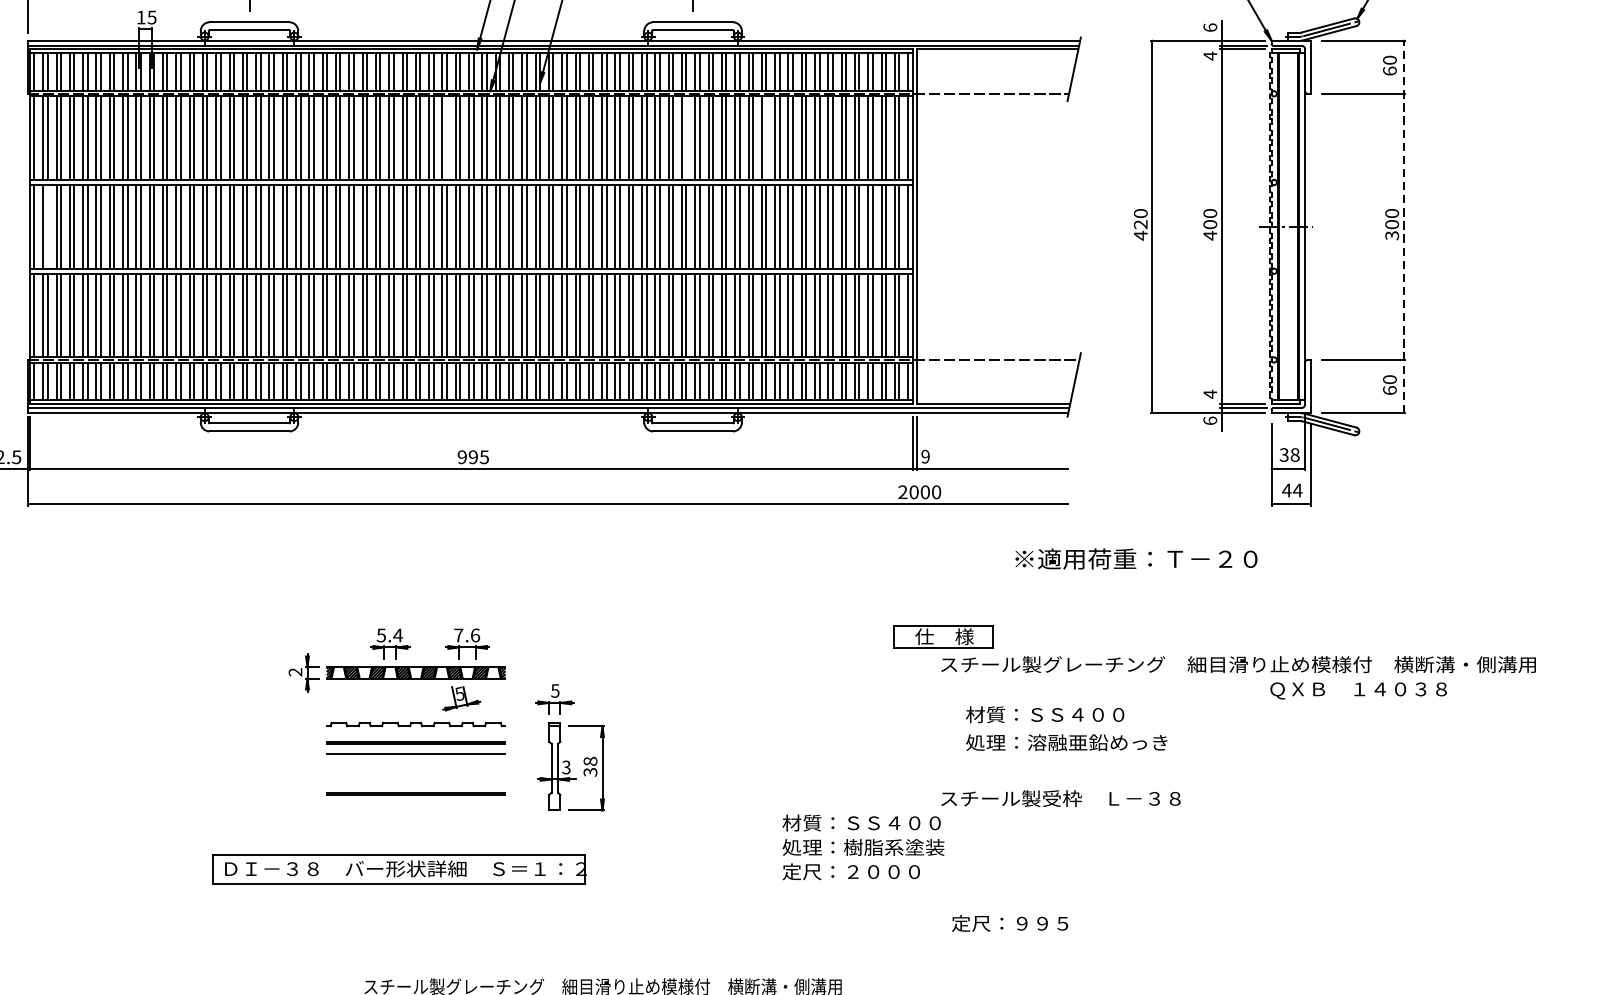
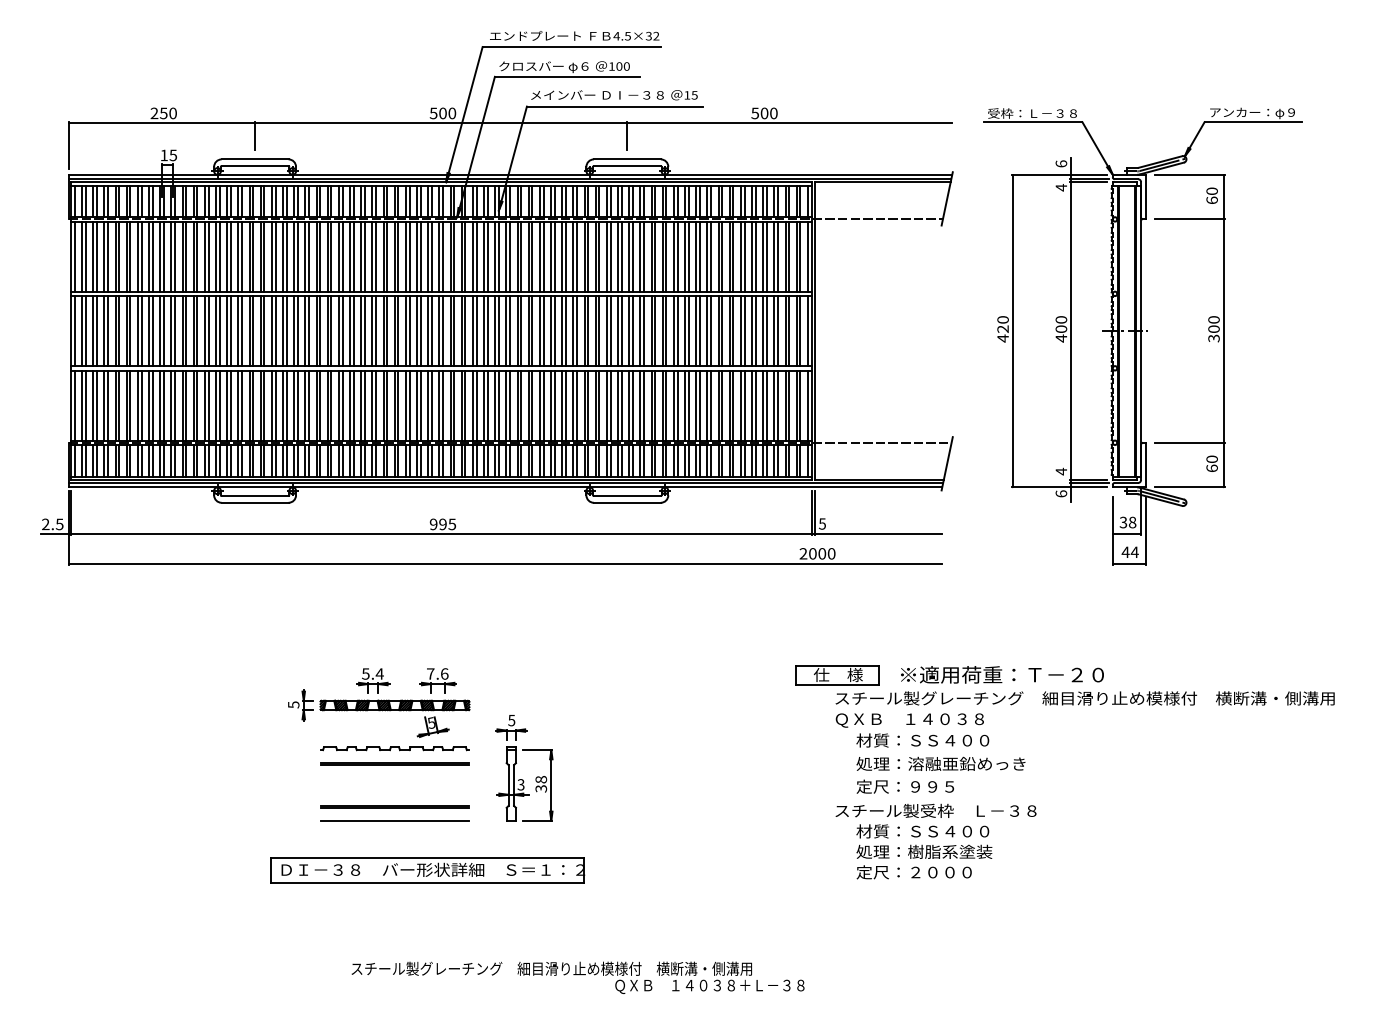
line: (446, 137) -> (420, 256), added
line: (686, 137) -> (621, 256), added
line: (765, 137) -> (688, 256), added
line: (1403, 226) -> (1223, 330), dashed -> solid
line: (47, 227) -> (85, 331), added
text: (924, 456) -> (821, 523), 9 -> 5
text: (1136, 558) -> (1002, 674), moved
text: (295, 671) -> (293, 704), 2 -> 5
text: (1358, 690) -> (909, 720), moved
line: (415, 754) -> (394, 820), moved
text: (863, 846) -> (924, 851), moved
part: (398, 869) -> (427, 870), moved
text: (1009, 923) -> (904, 786), moved

